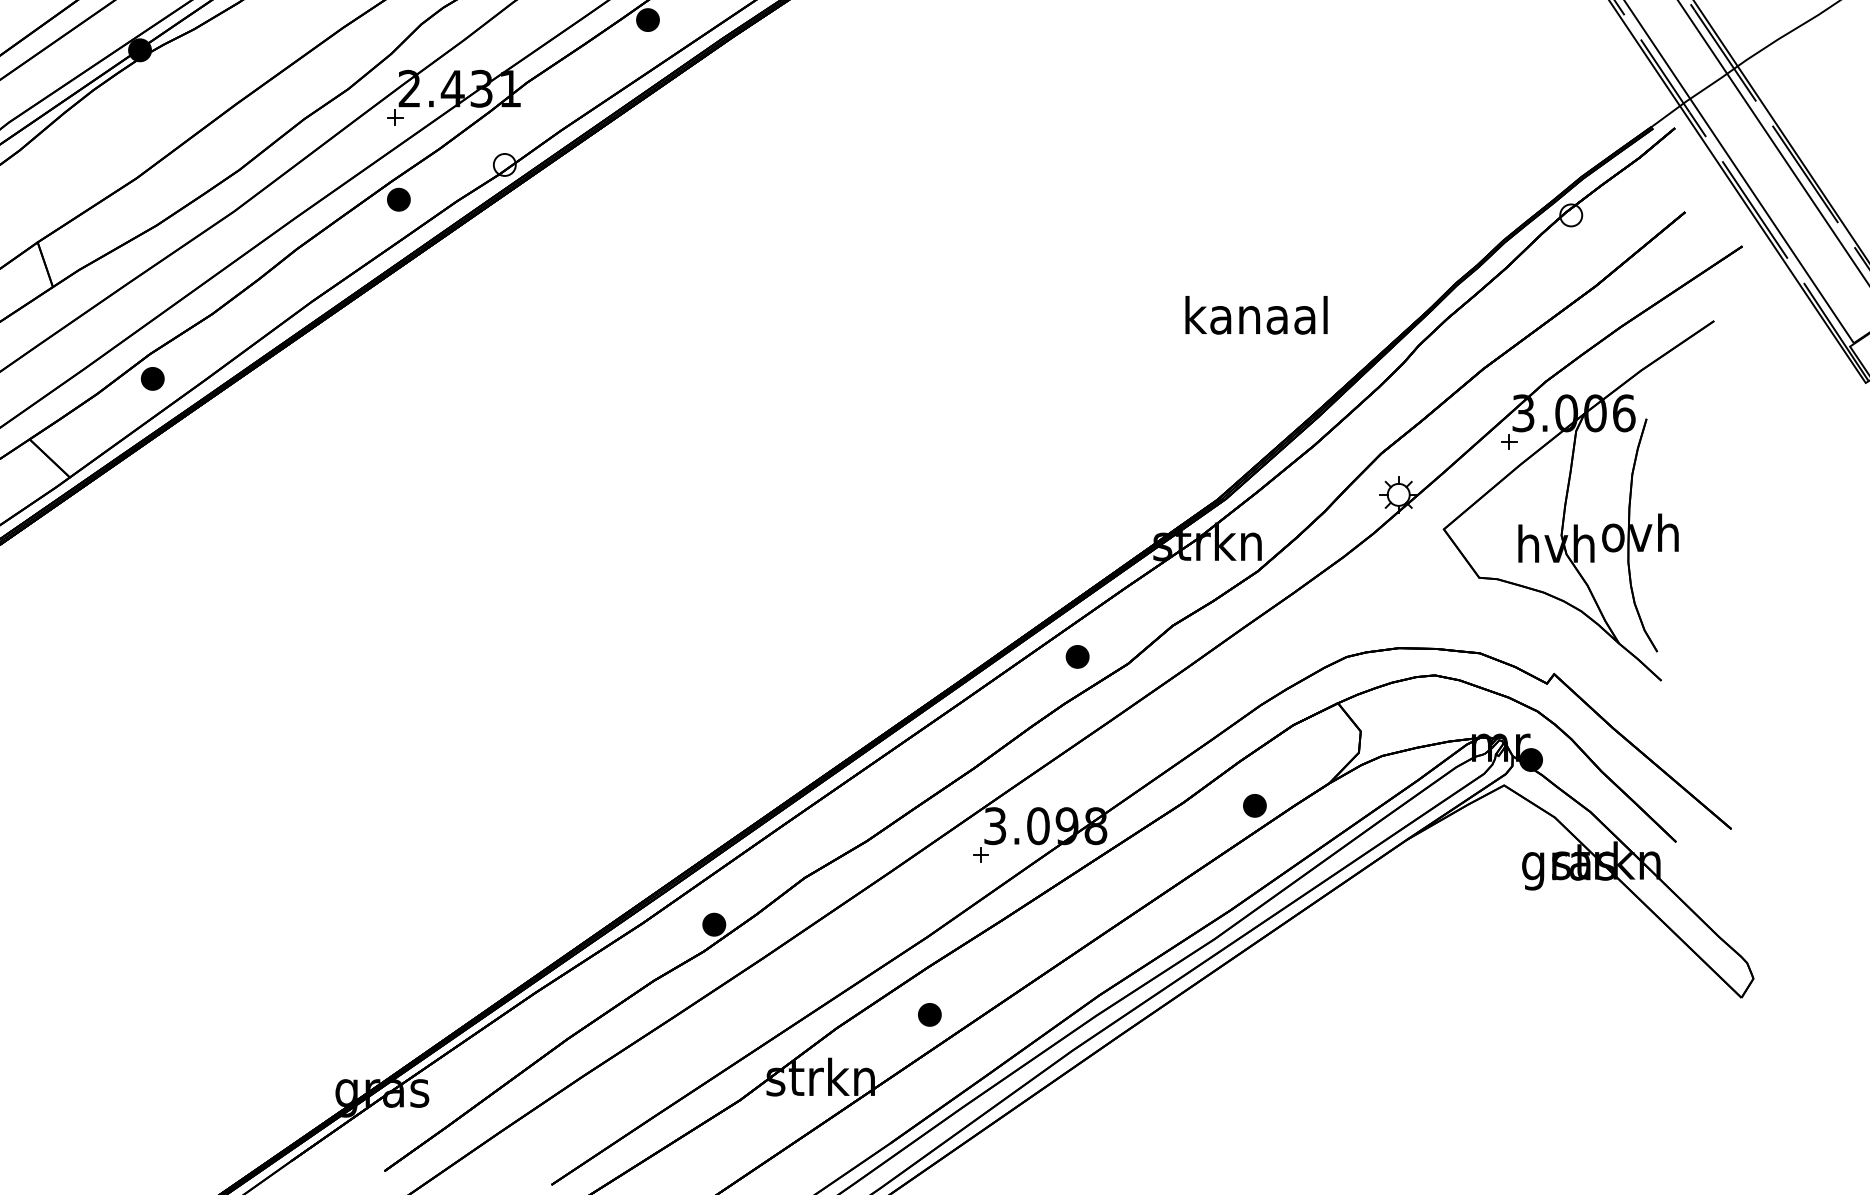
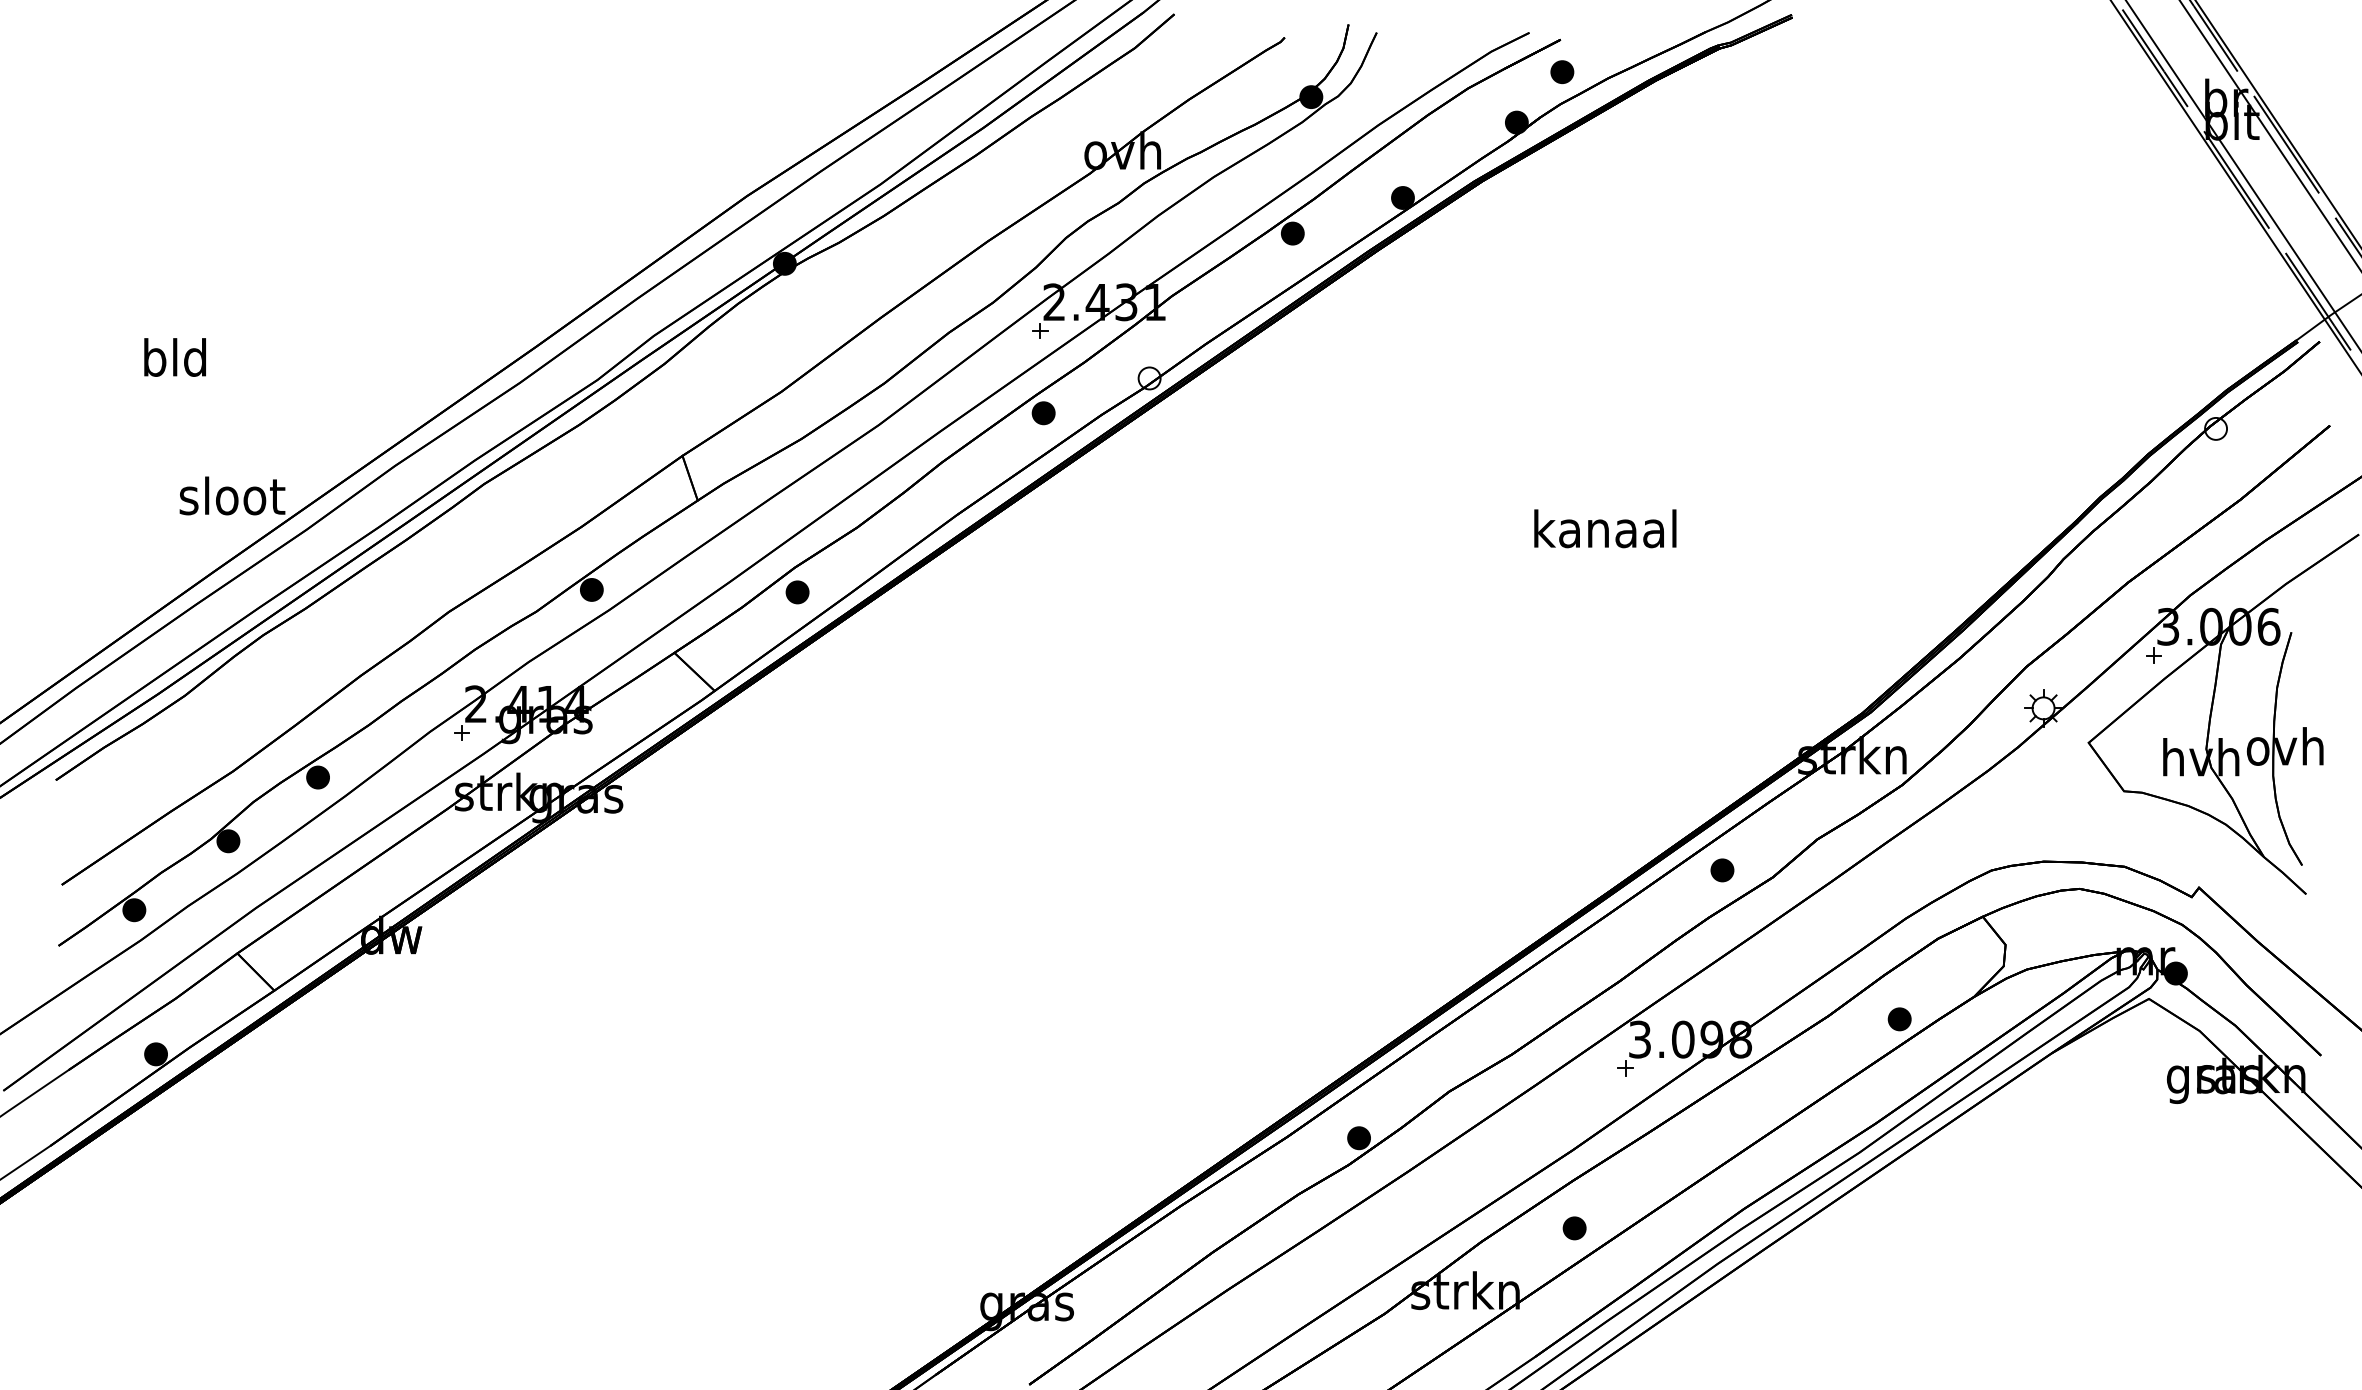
text: (1256, 315) -> (1605, 528), moved

